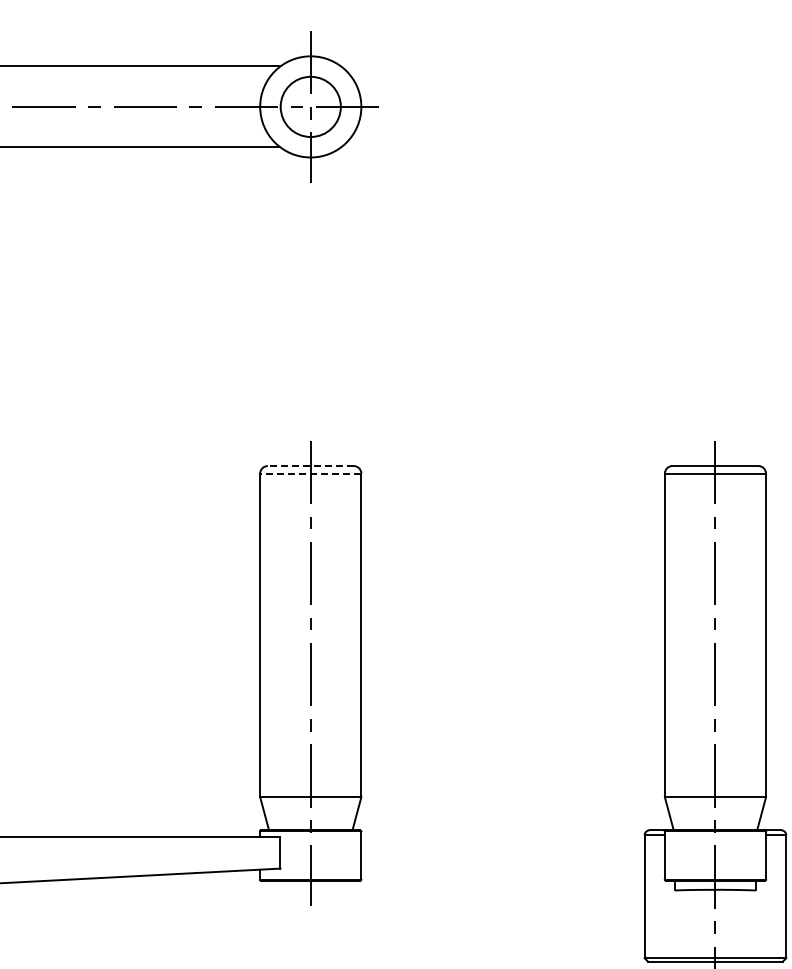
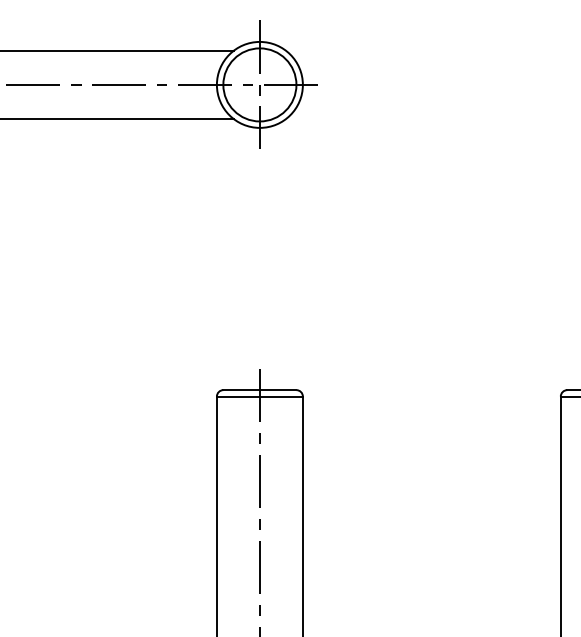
circle: (310, 106) -> (259, 84), size x1.43
line: (310, 466) -> (259, 390), dashed -> solid
line: (310, 473) -> (259, 396), dashed -> solid

